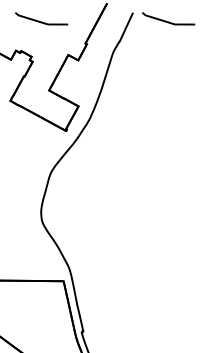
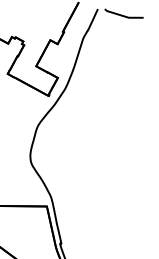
line: (39, 20) -> (29, 14), removed

